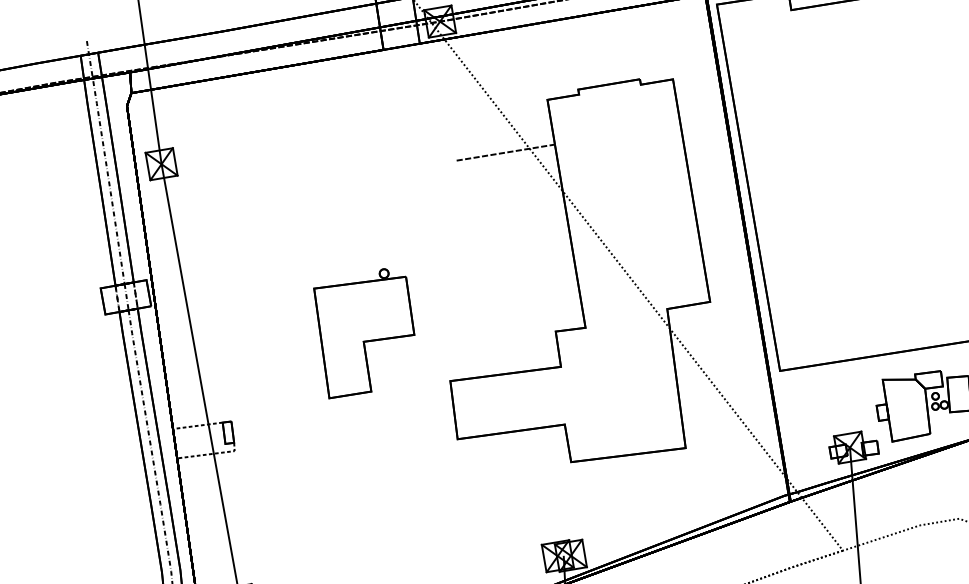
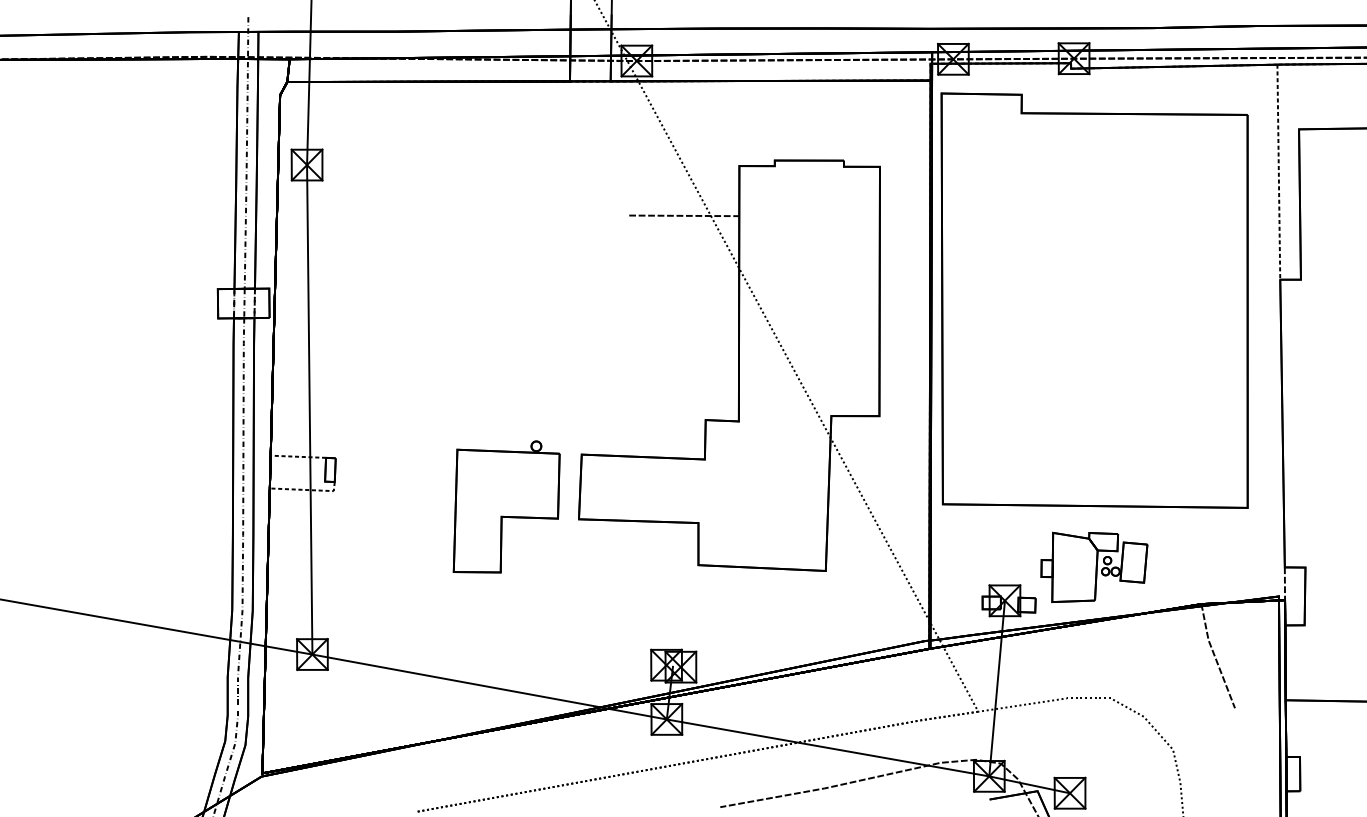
part: (366, 331) -> (506, 506), moved

